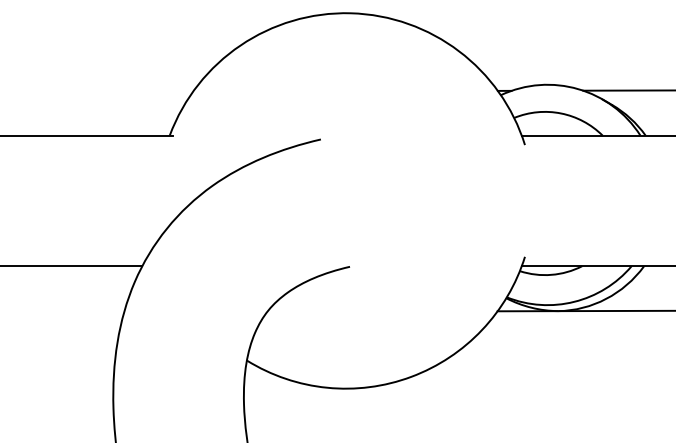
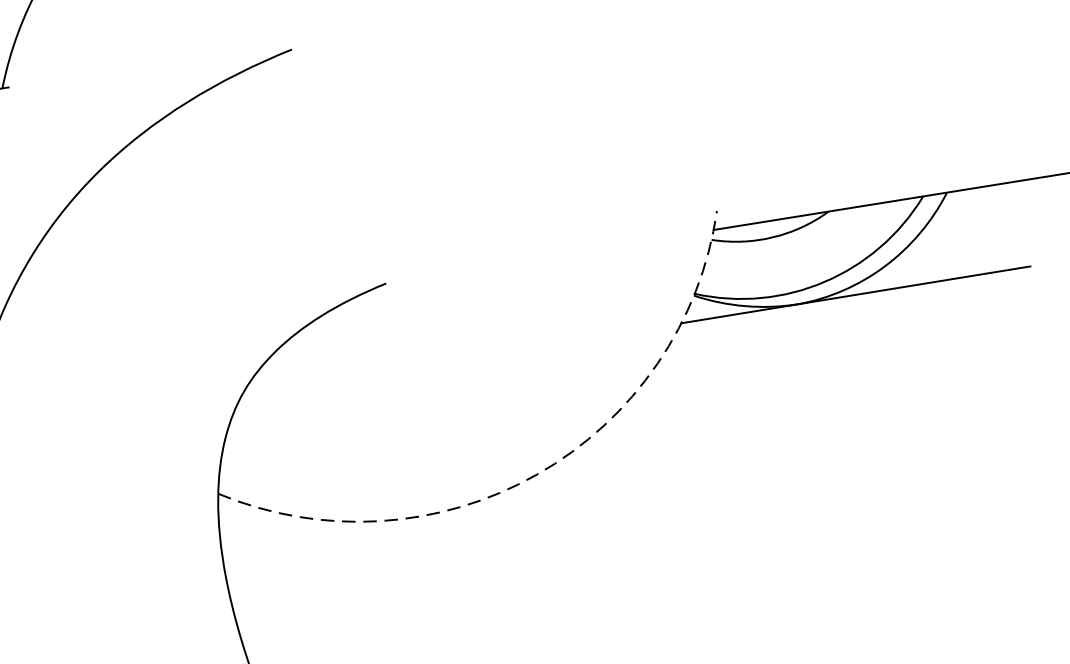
arc: (411, 376) -> (537, 473), solid -> dashed

